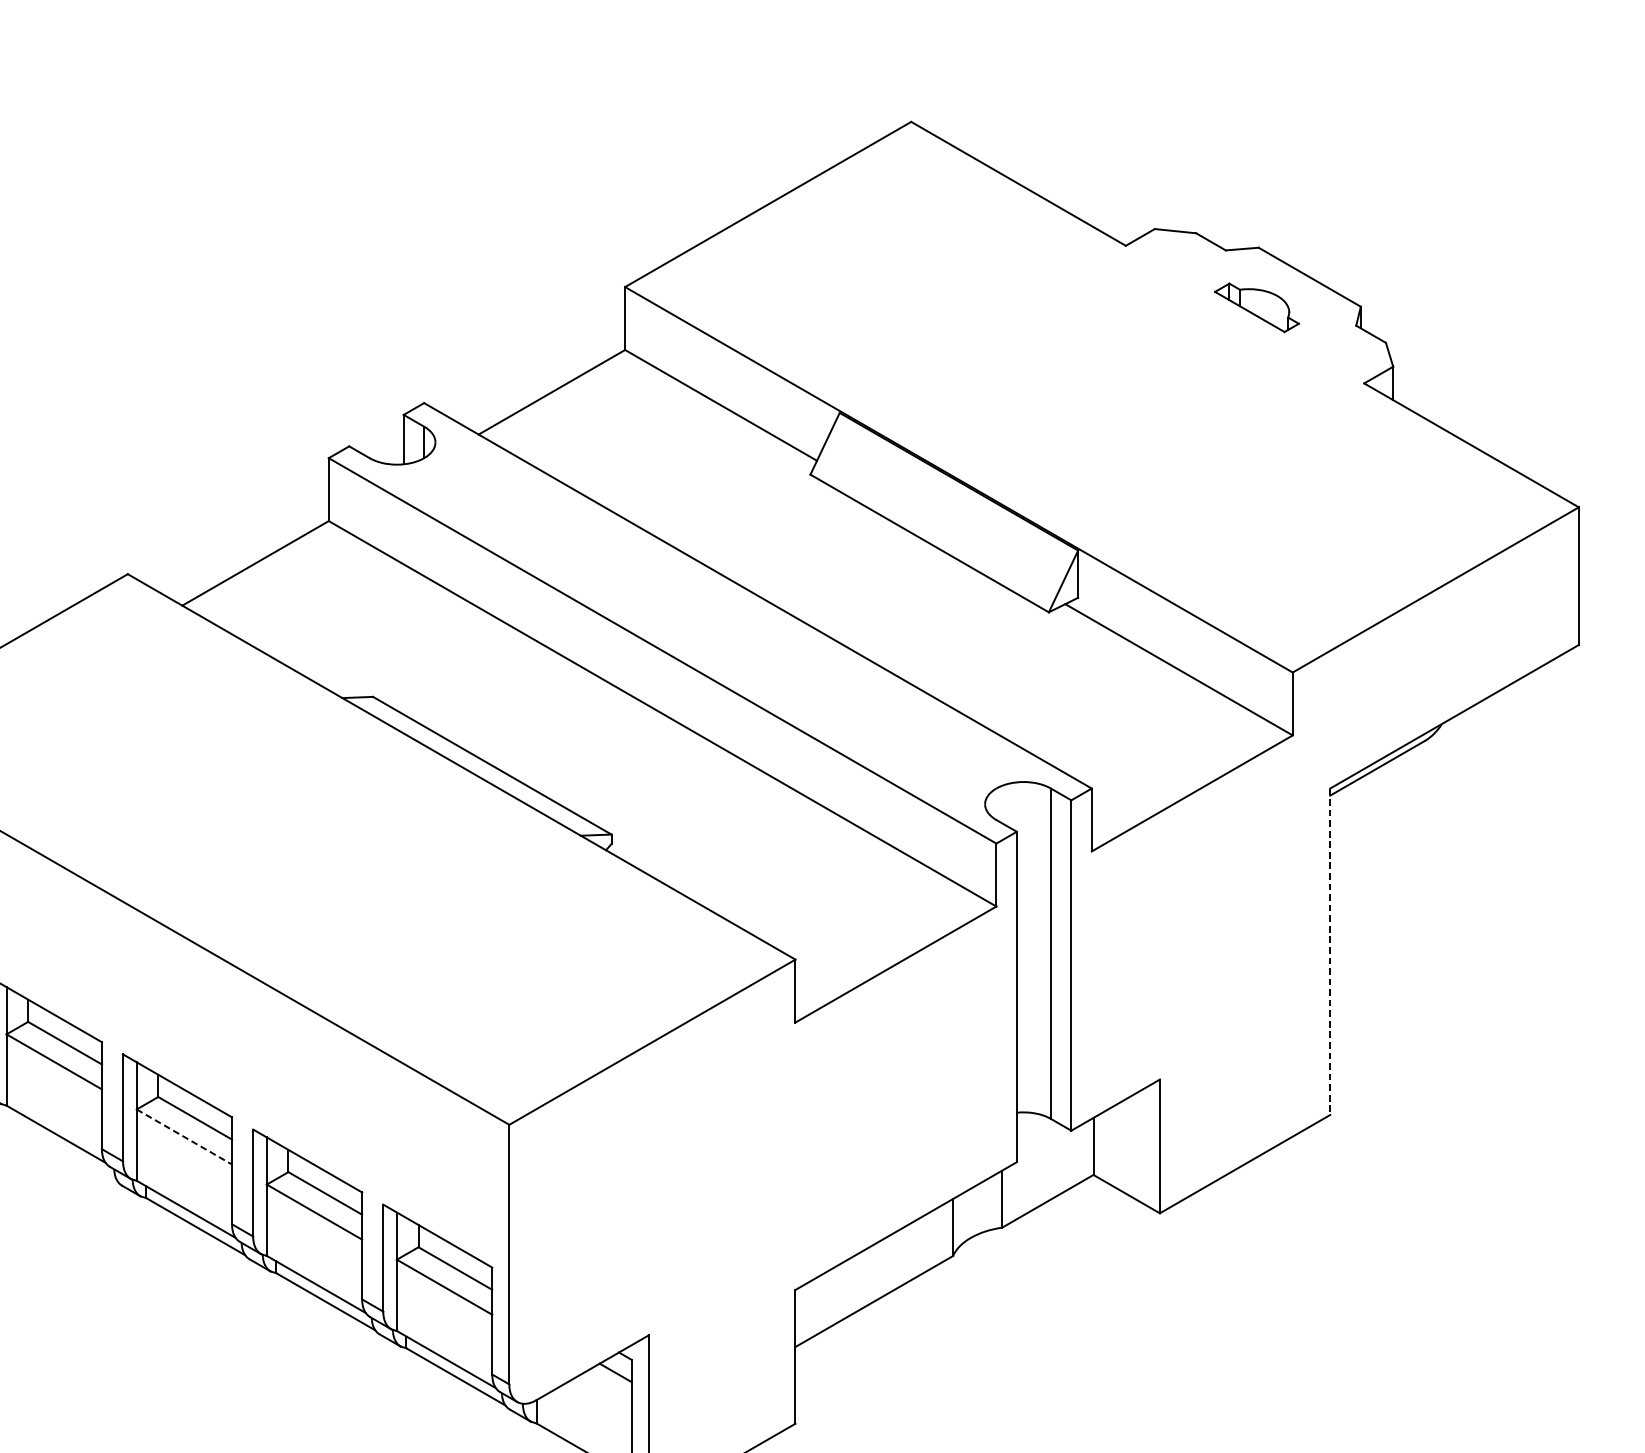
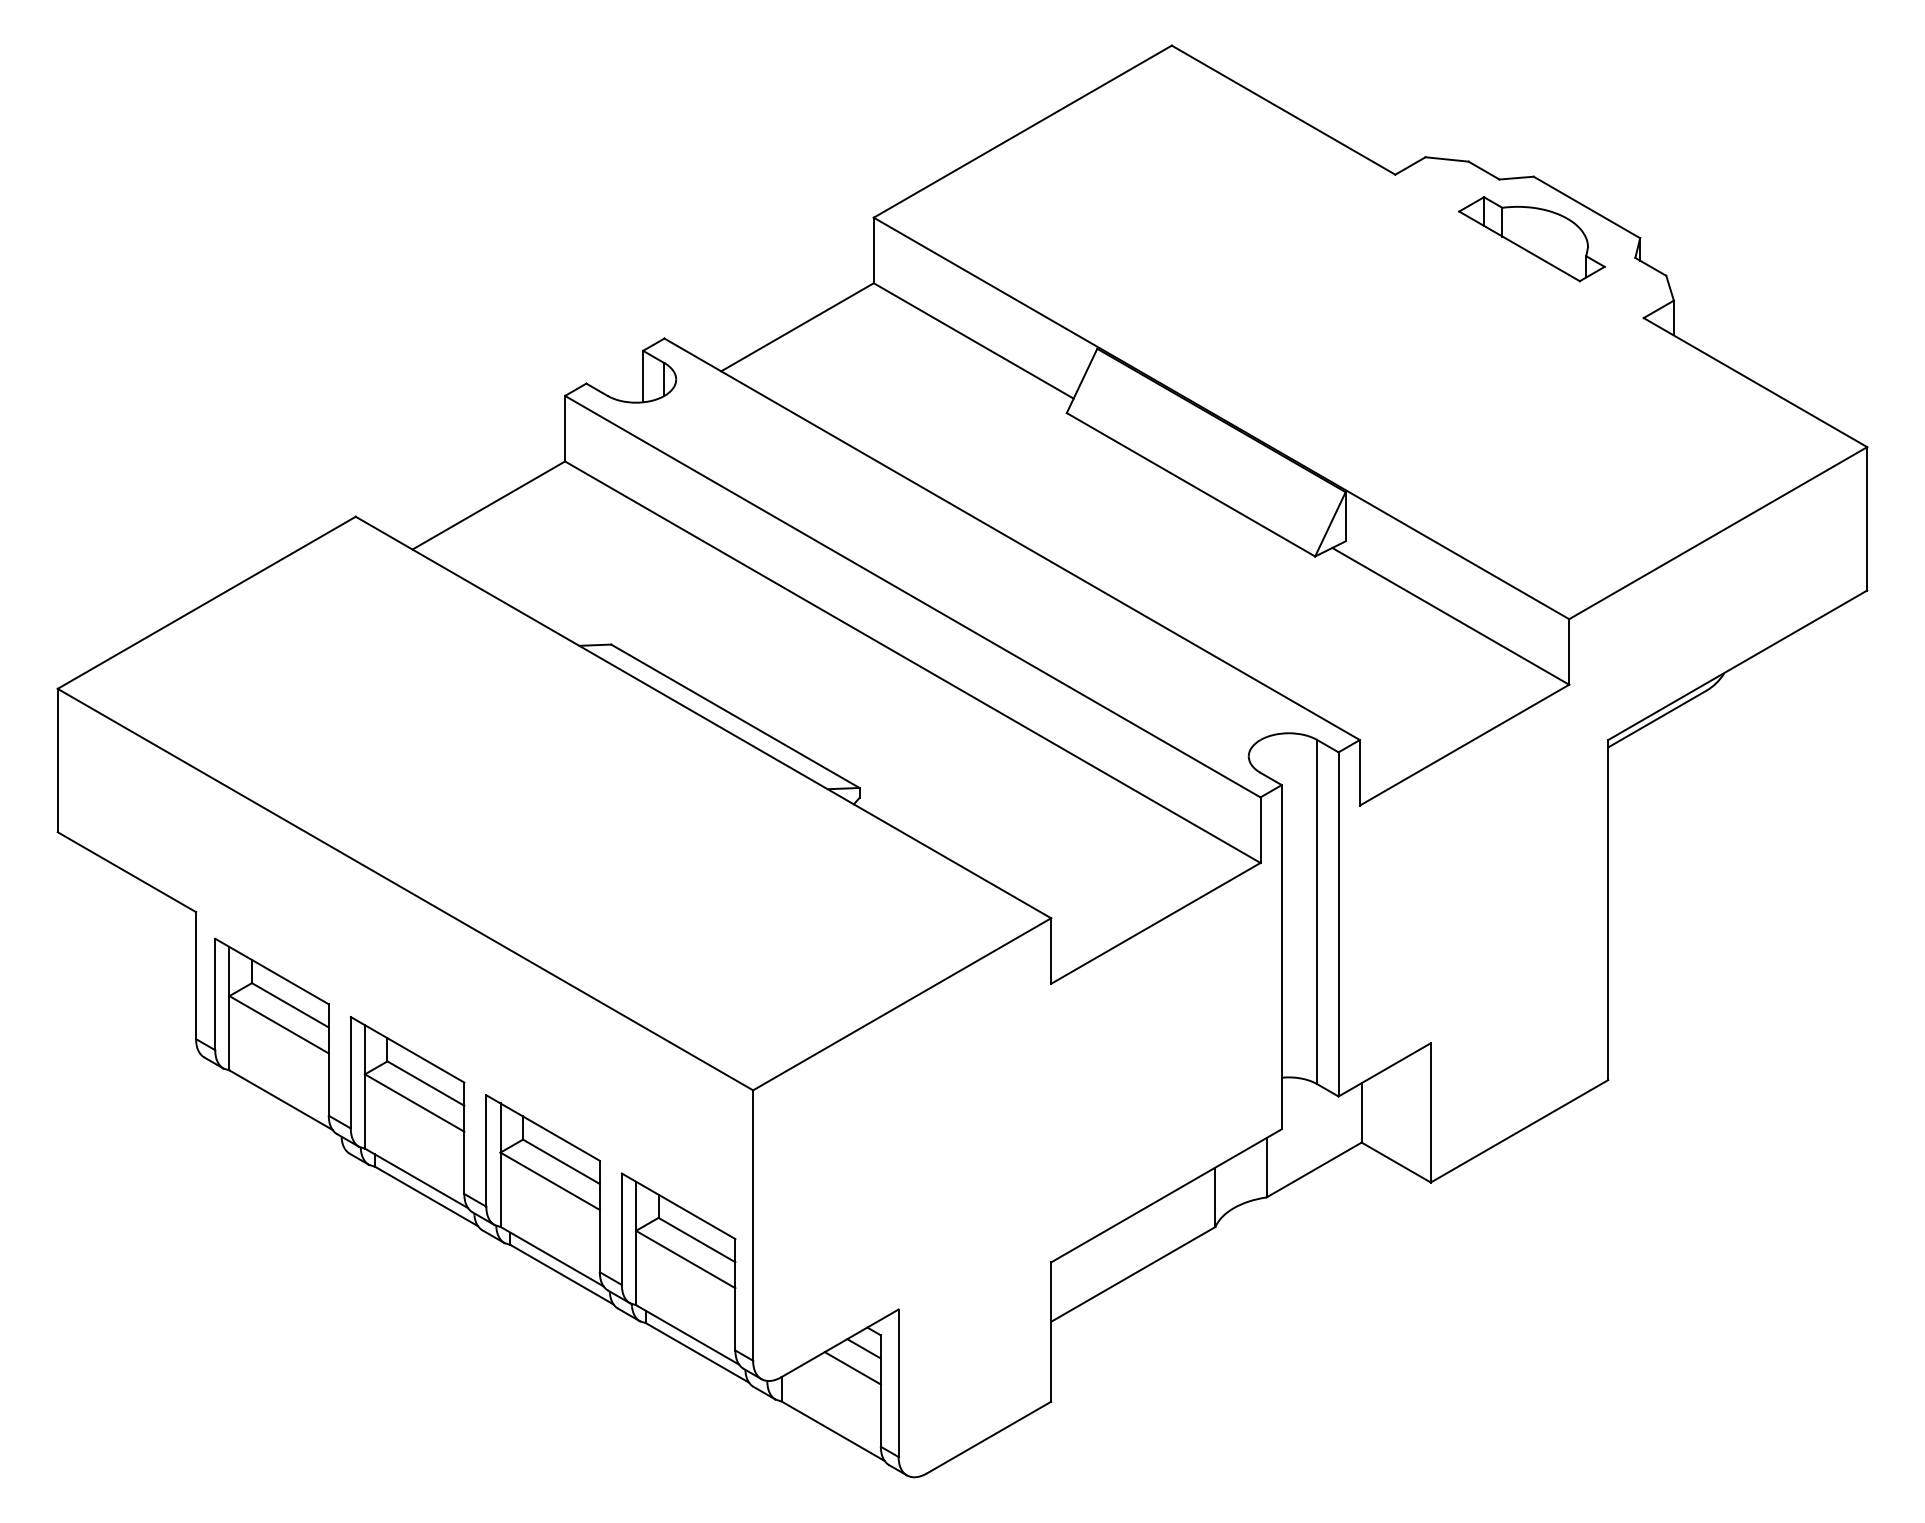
part: (1256, 308) -> (1531, 239), size x1.67
line: (1330, 952) -> (1608, 910), dashed -> solid
line: (185, 1137) -> (415, 1103), dashed -> solid
line: (604, 1391) -> (852, 1368), added

